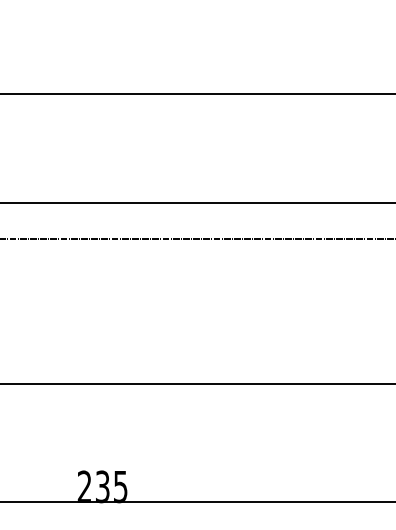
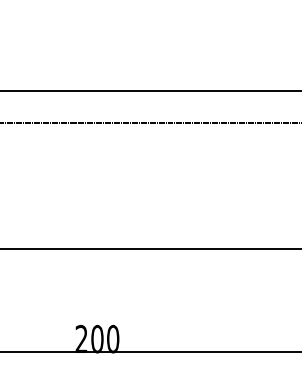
text: (111, 486) -> (105, 338), 235 -> 200

